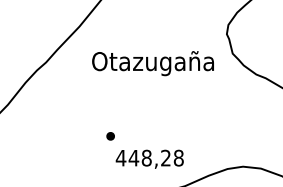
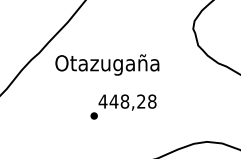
text: (153, 62) -> (107, 64), moved
text: (149, 159) -> (127, 102), moved

